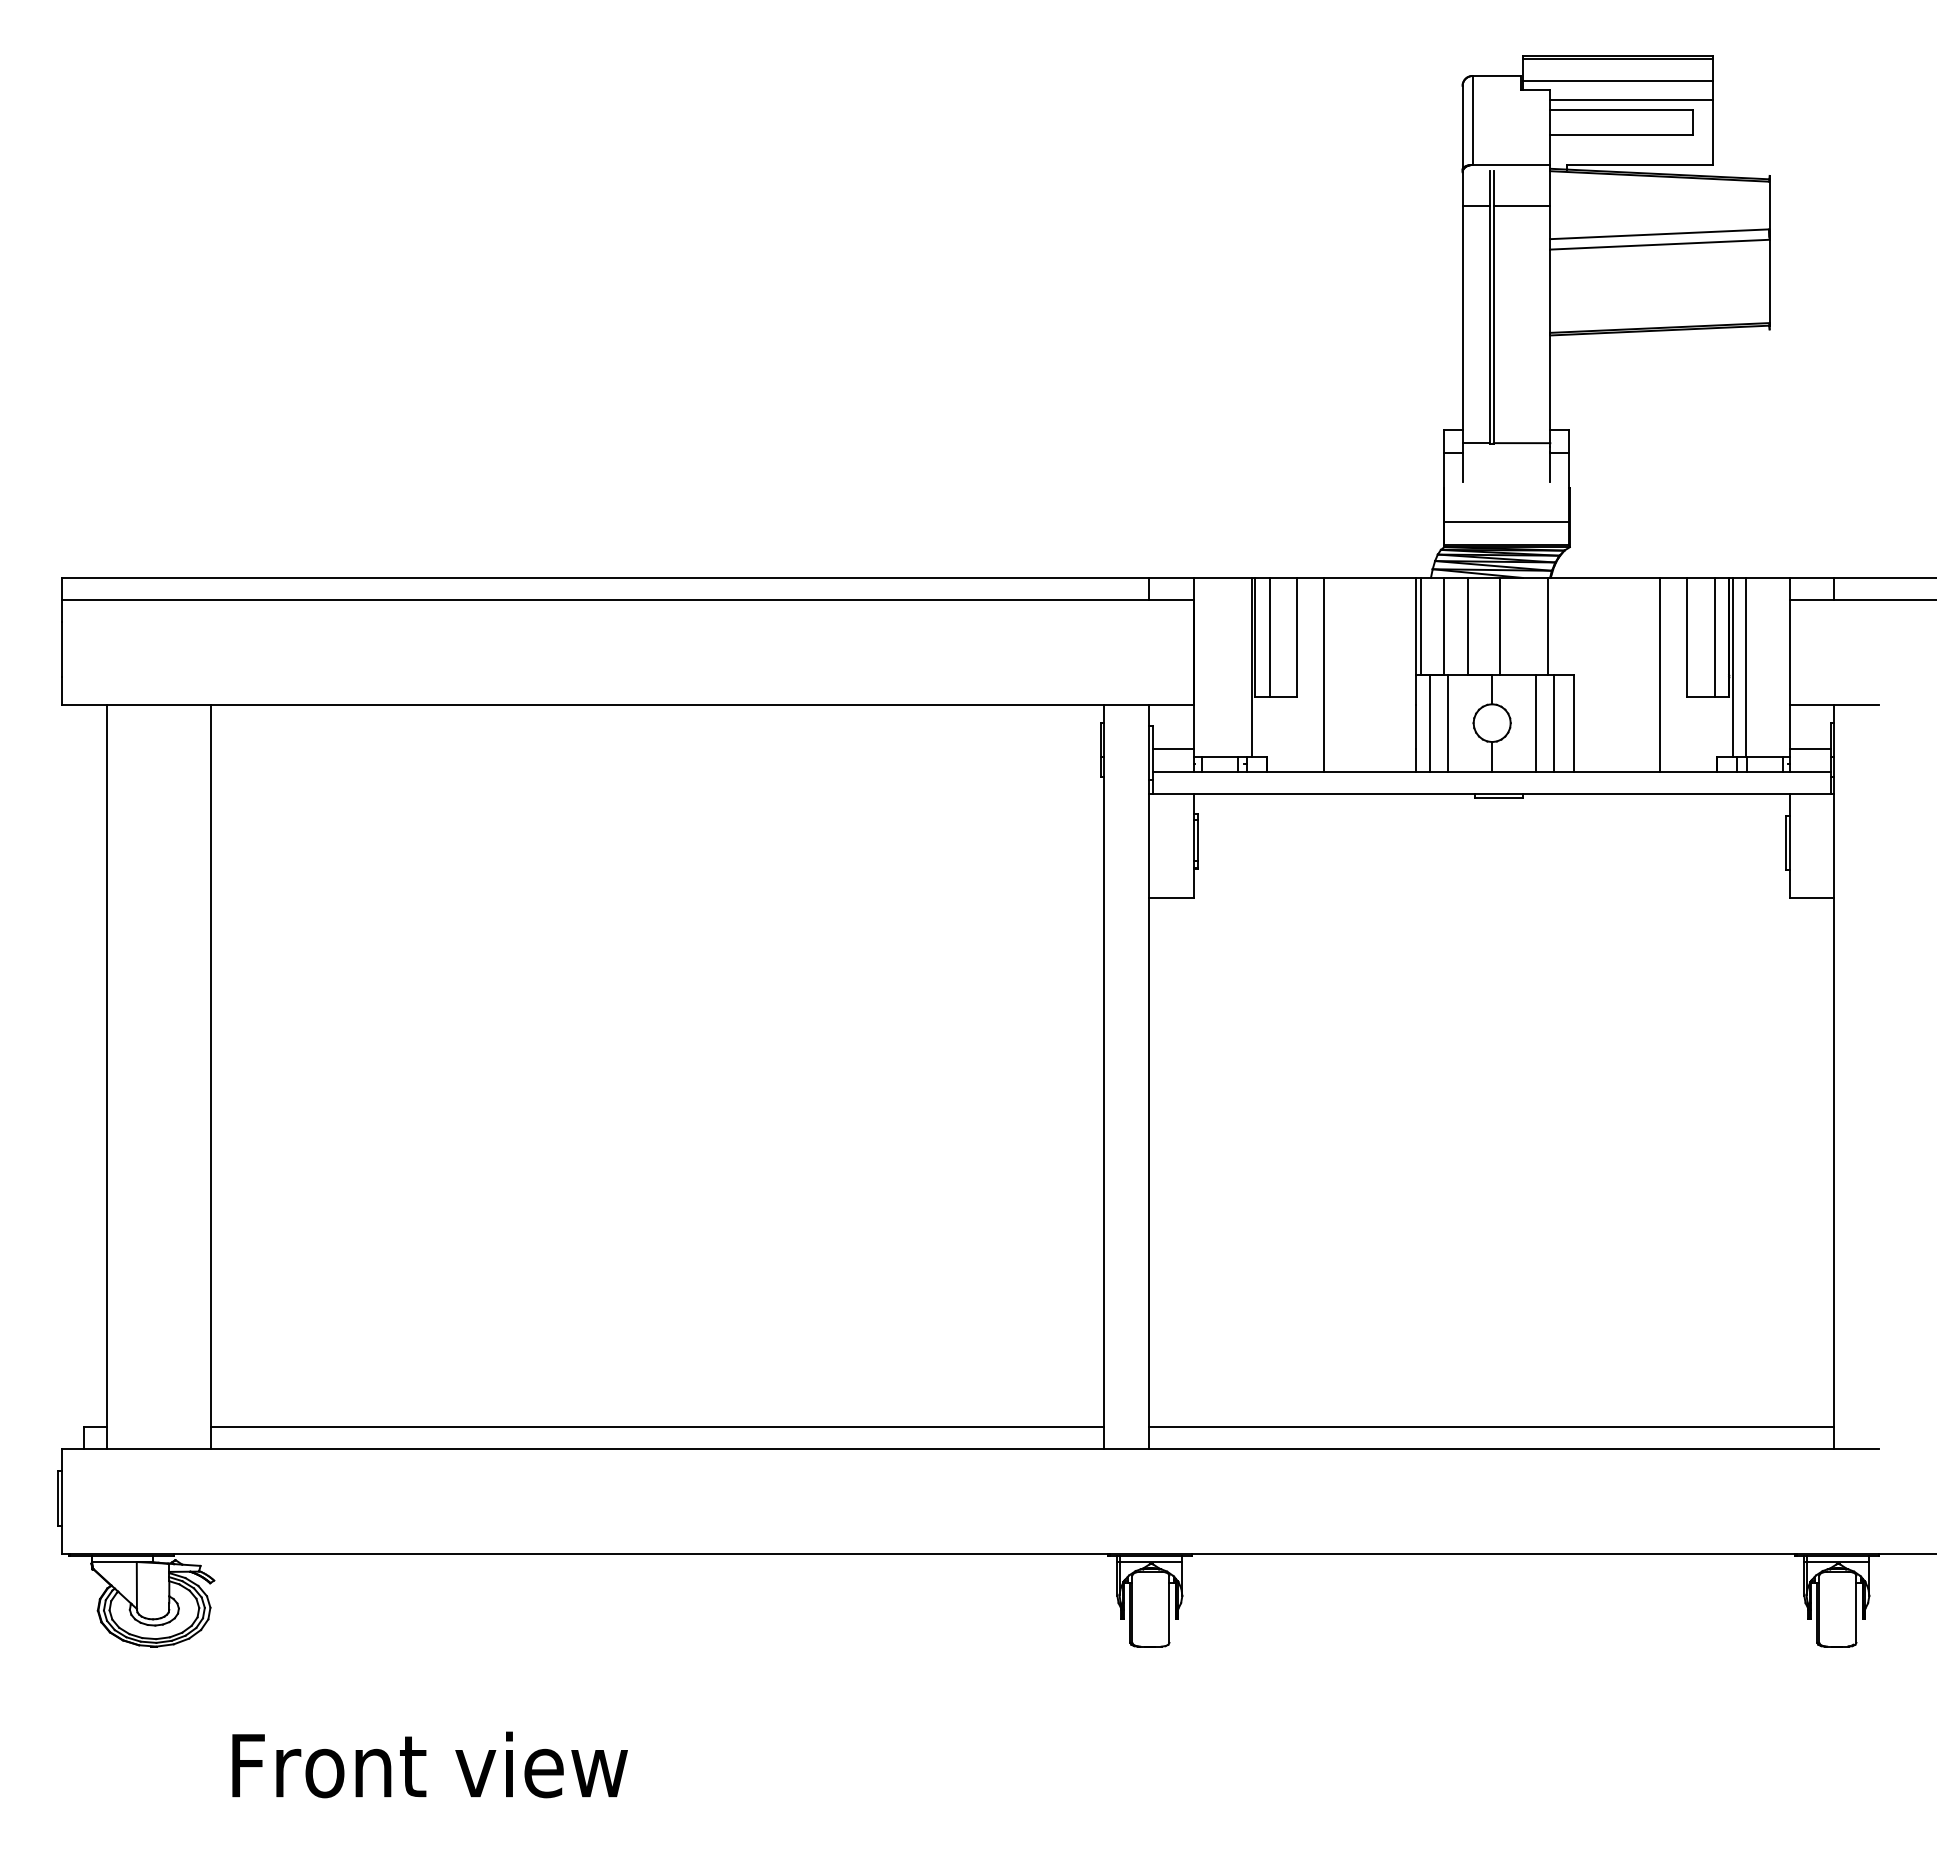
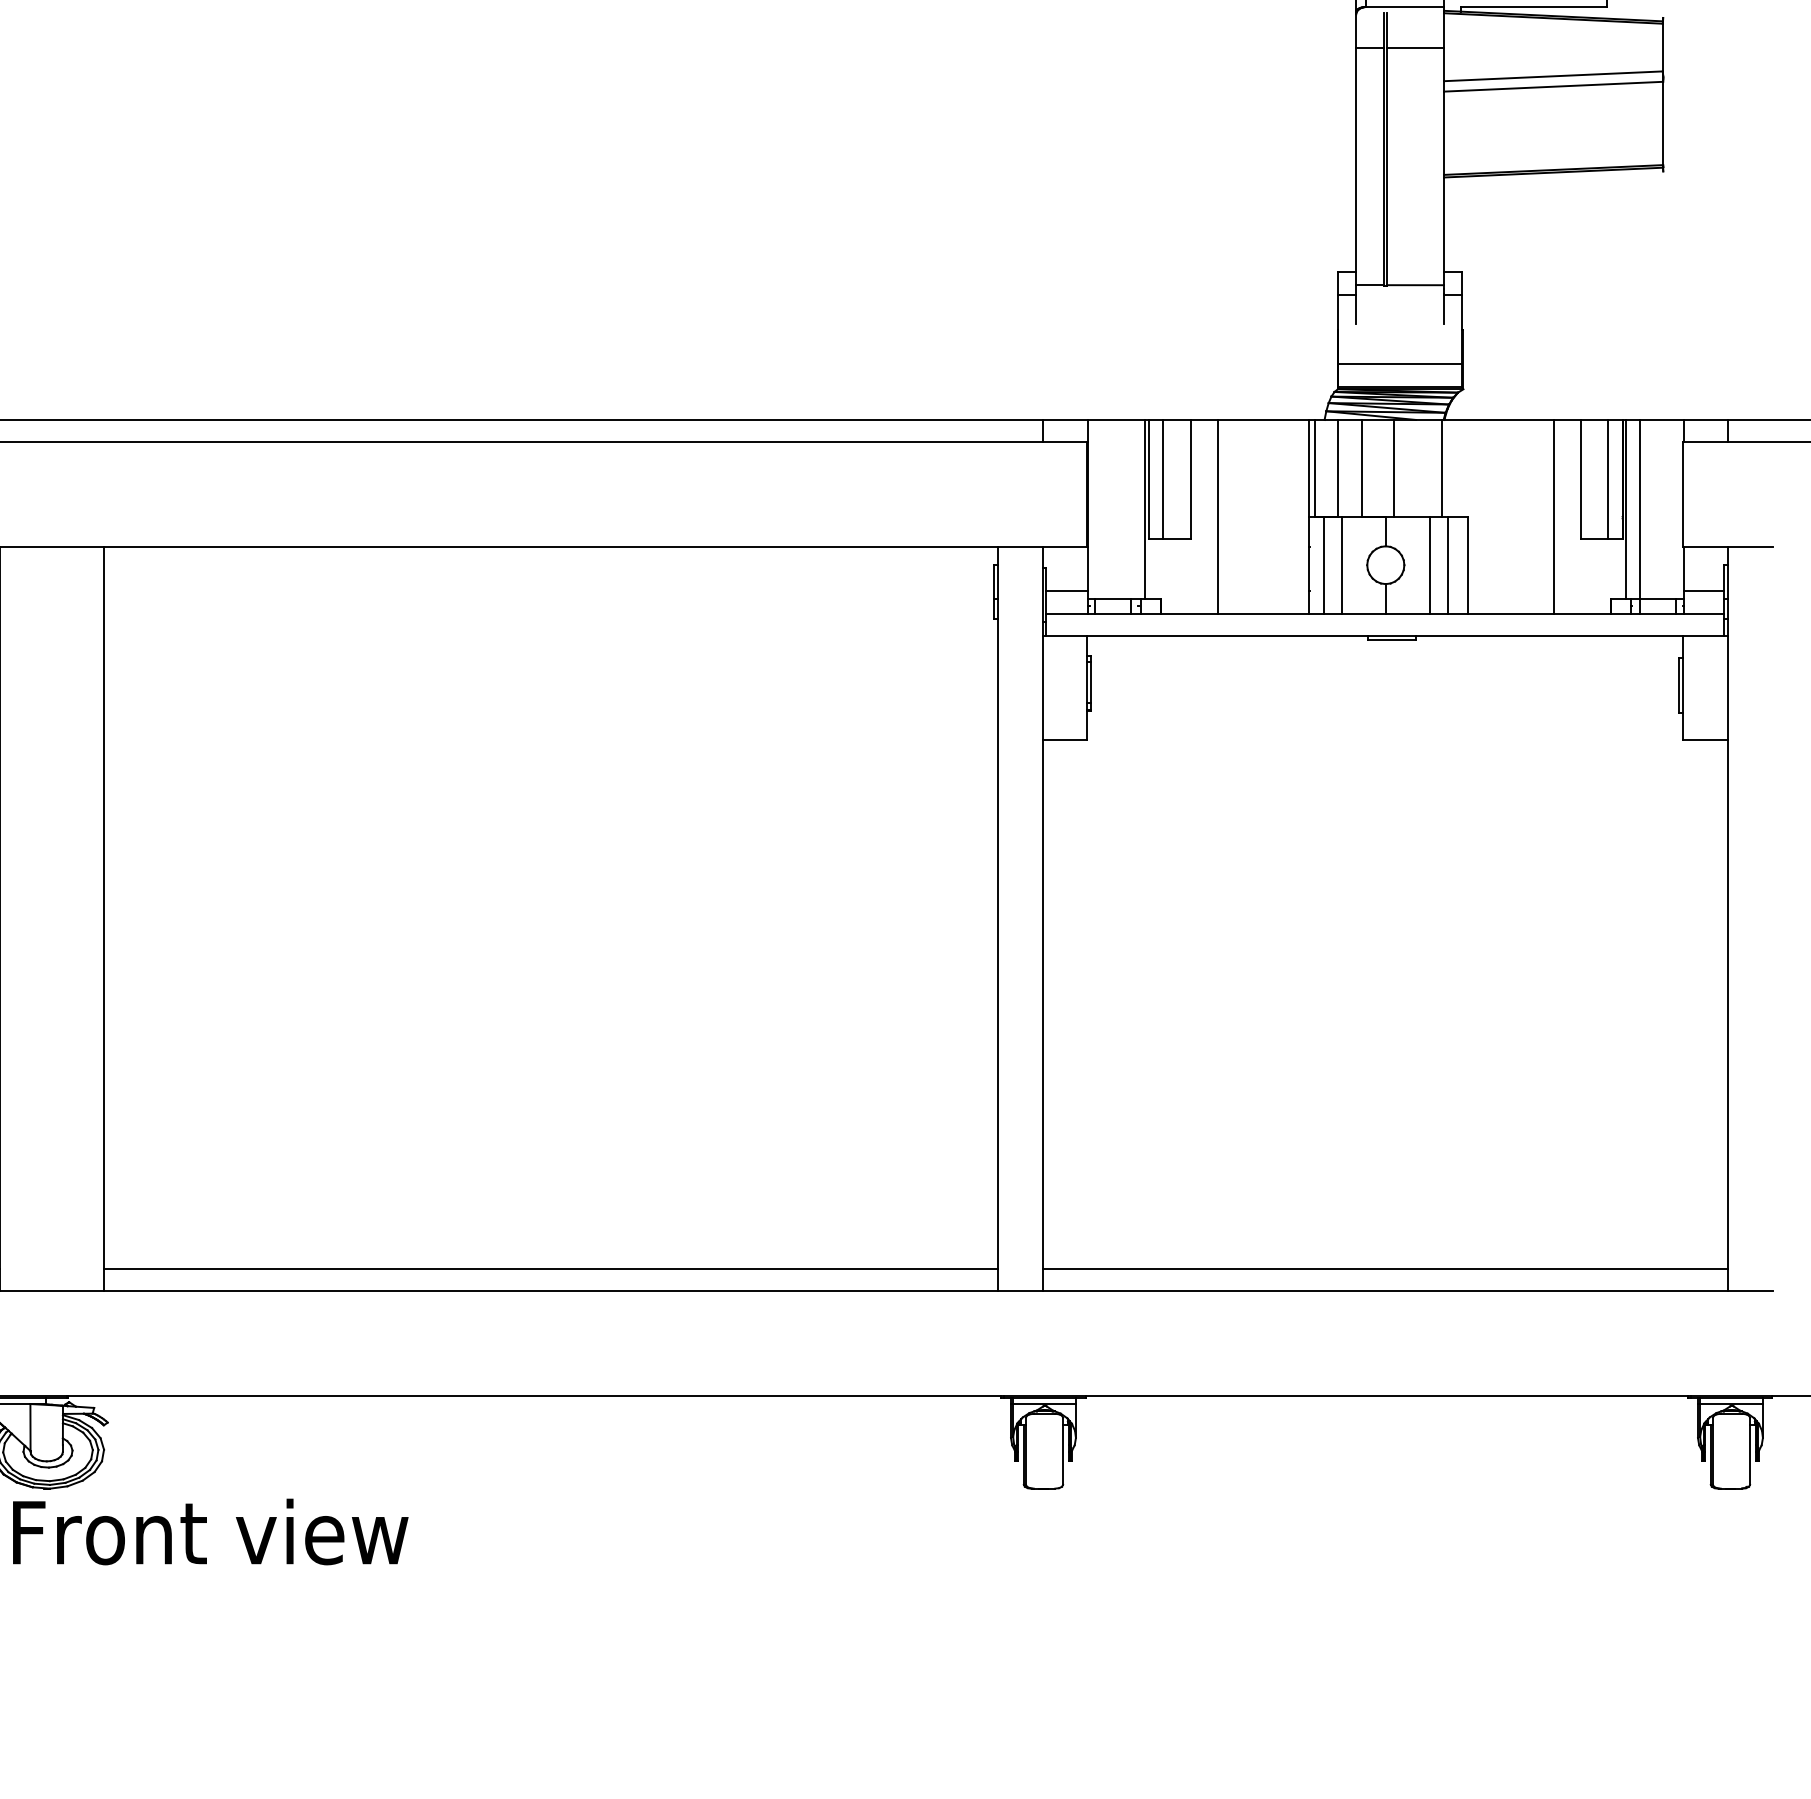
text: (429, 1764) -> (210, 1531), moved

